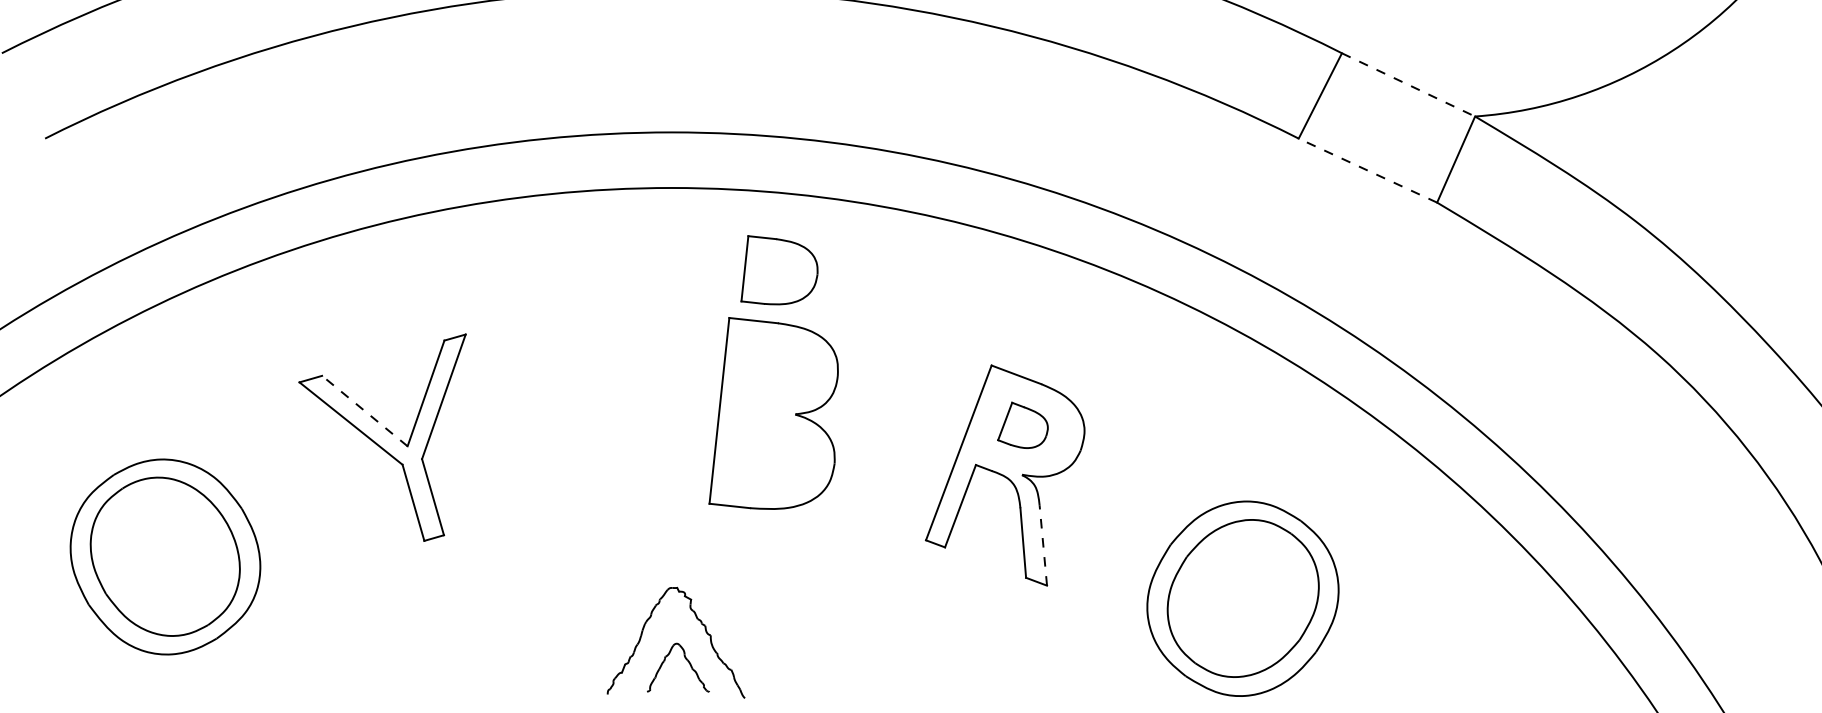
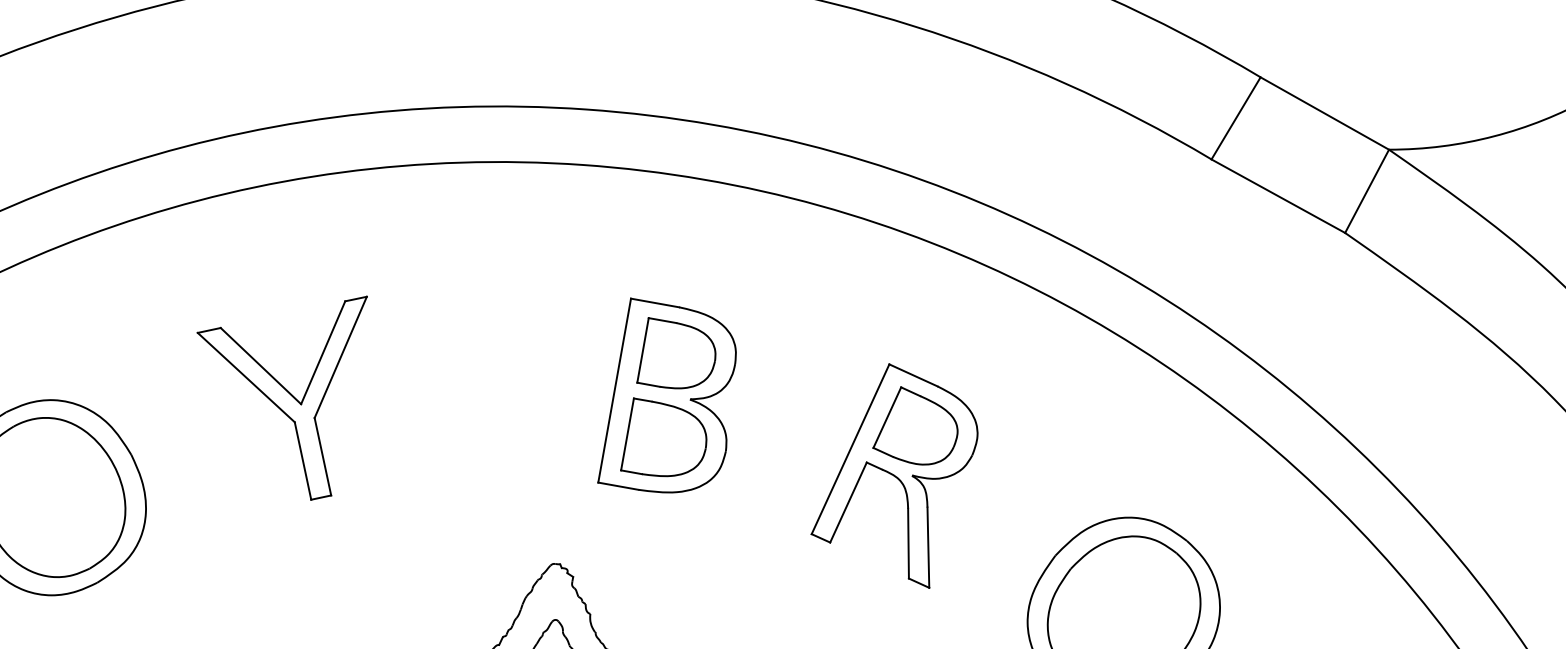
line: (1408, 84) -> (1324, 113), dashed -> solid
line: (1367, 170) -> (1277, 196), dashed -> solid
part: (779, 270) -> (677, 354), moved
line: (364, 410) -> (260, 365), dashed -> solid
part: (1022, 425) -> (915, 426), size x1.67
part: (772, 454) -> (664, 437), added
line: (1043, 545) -> (928, 547), dashed -> solid

